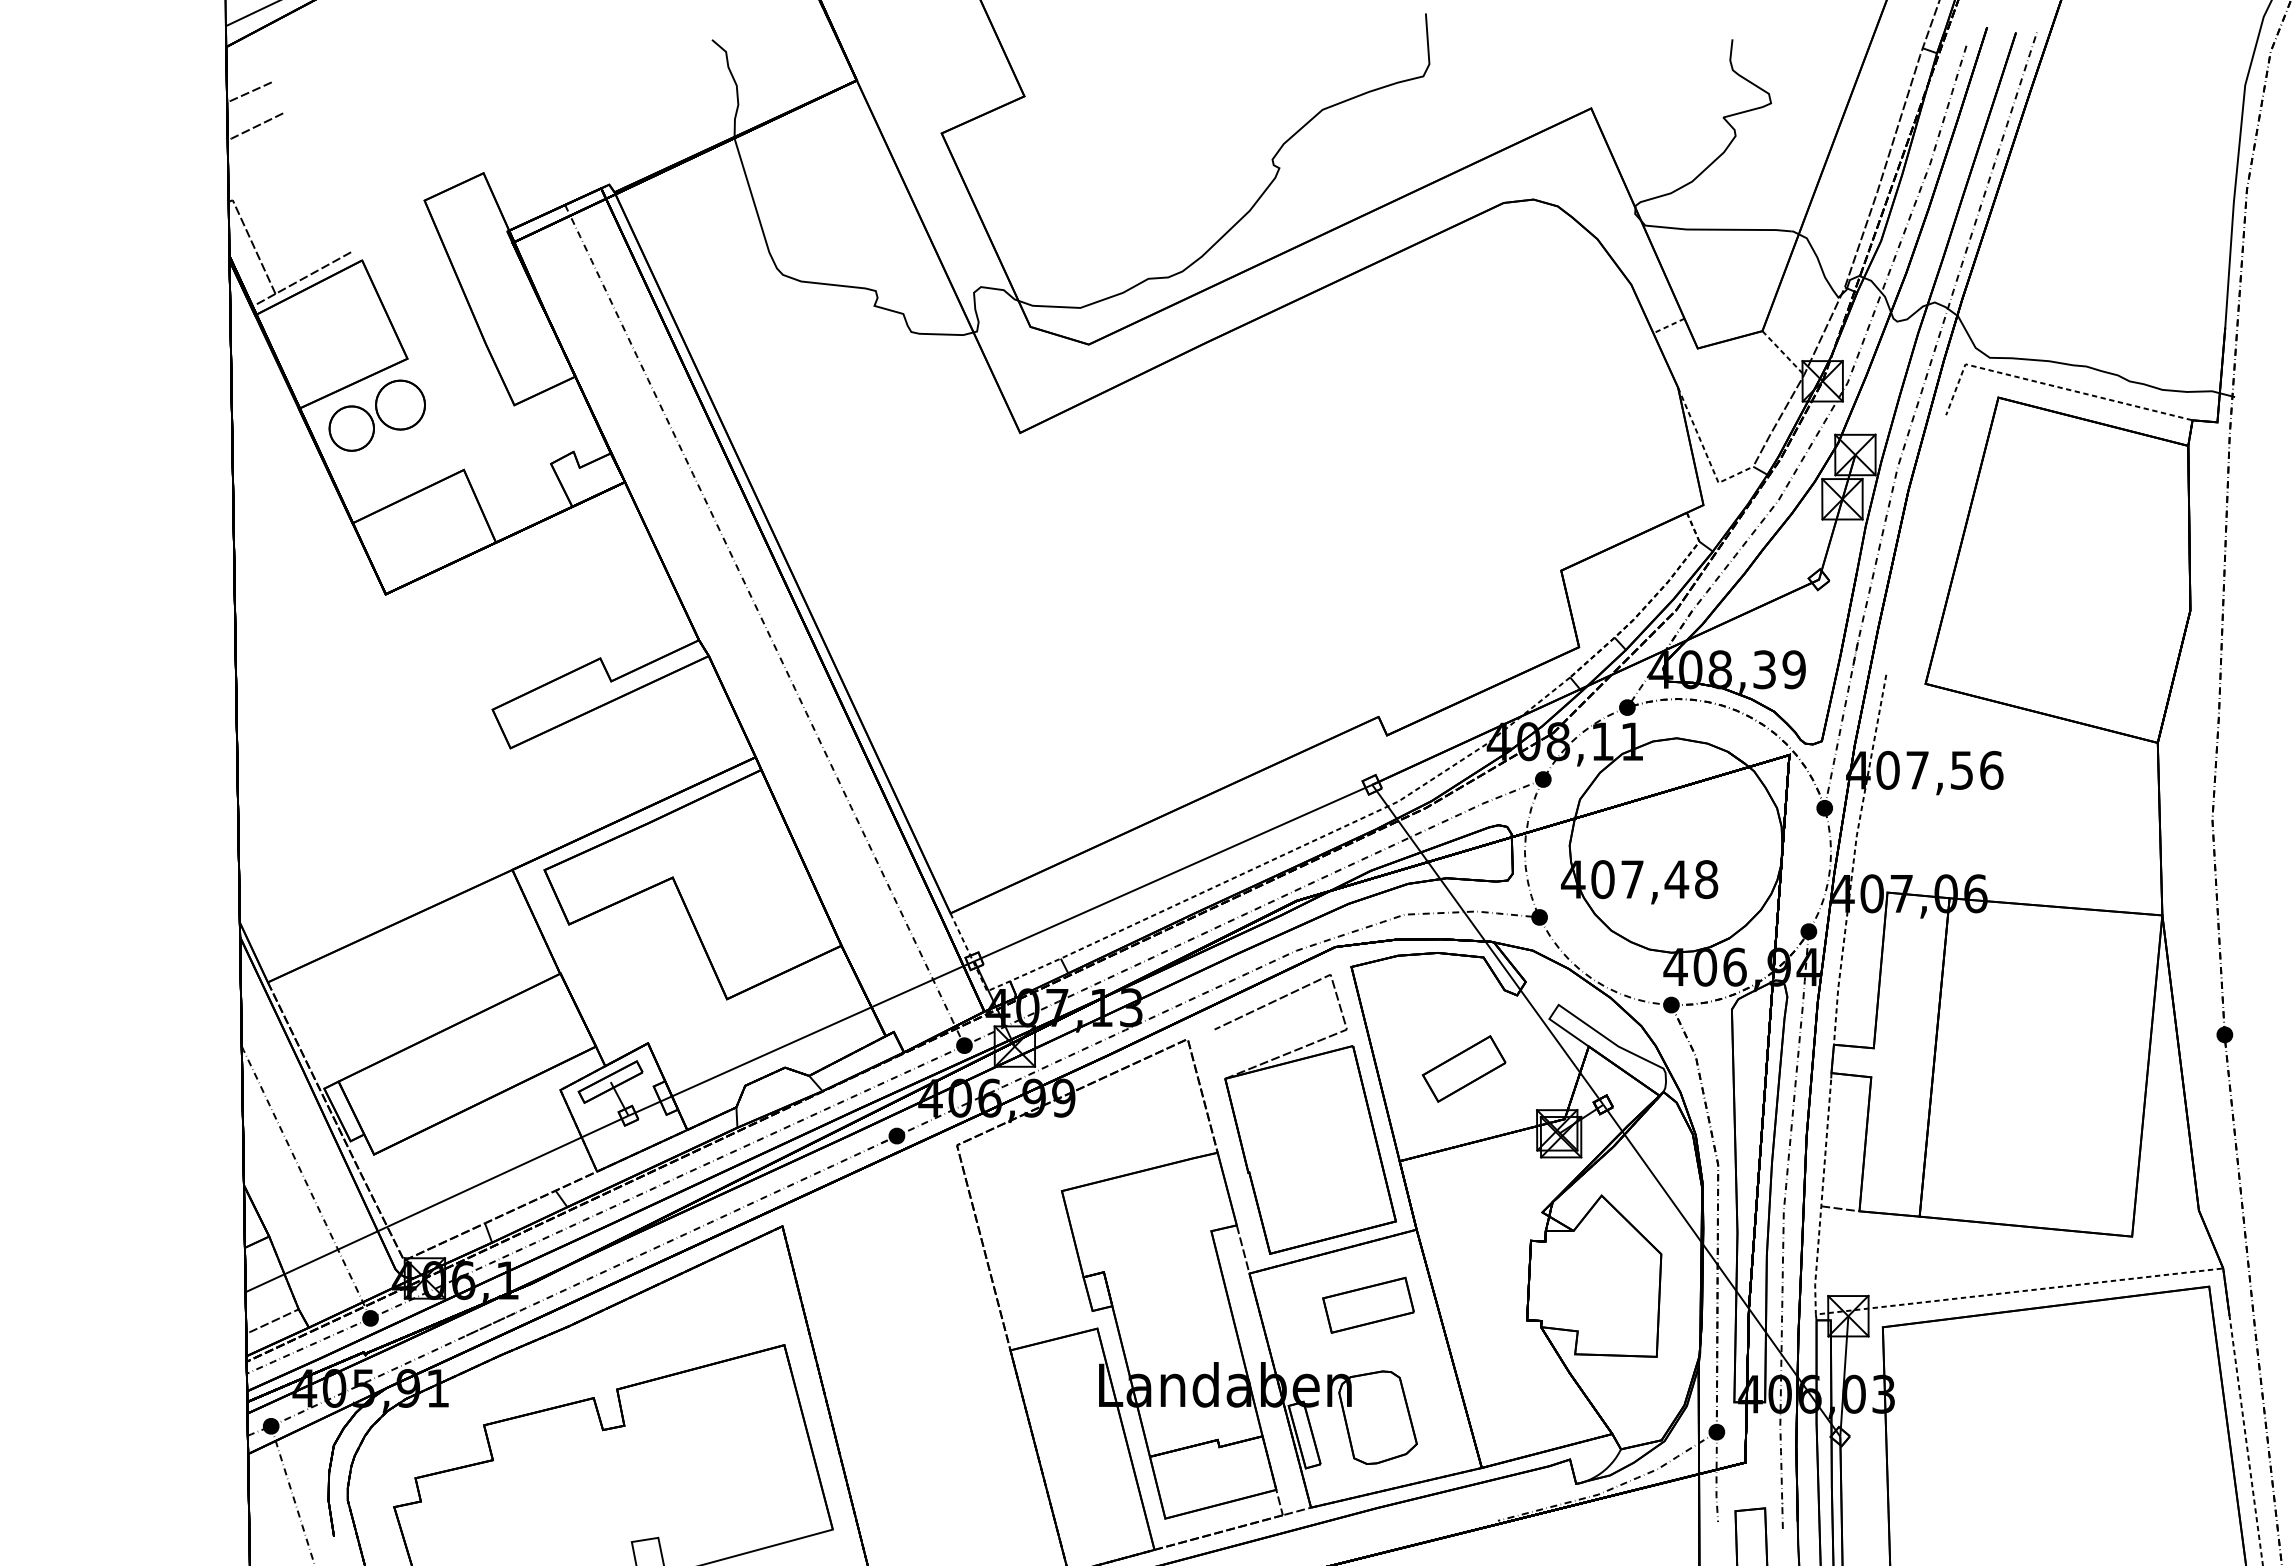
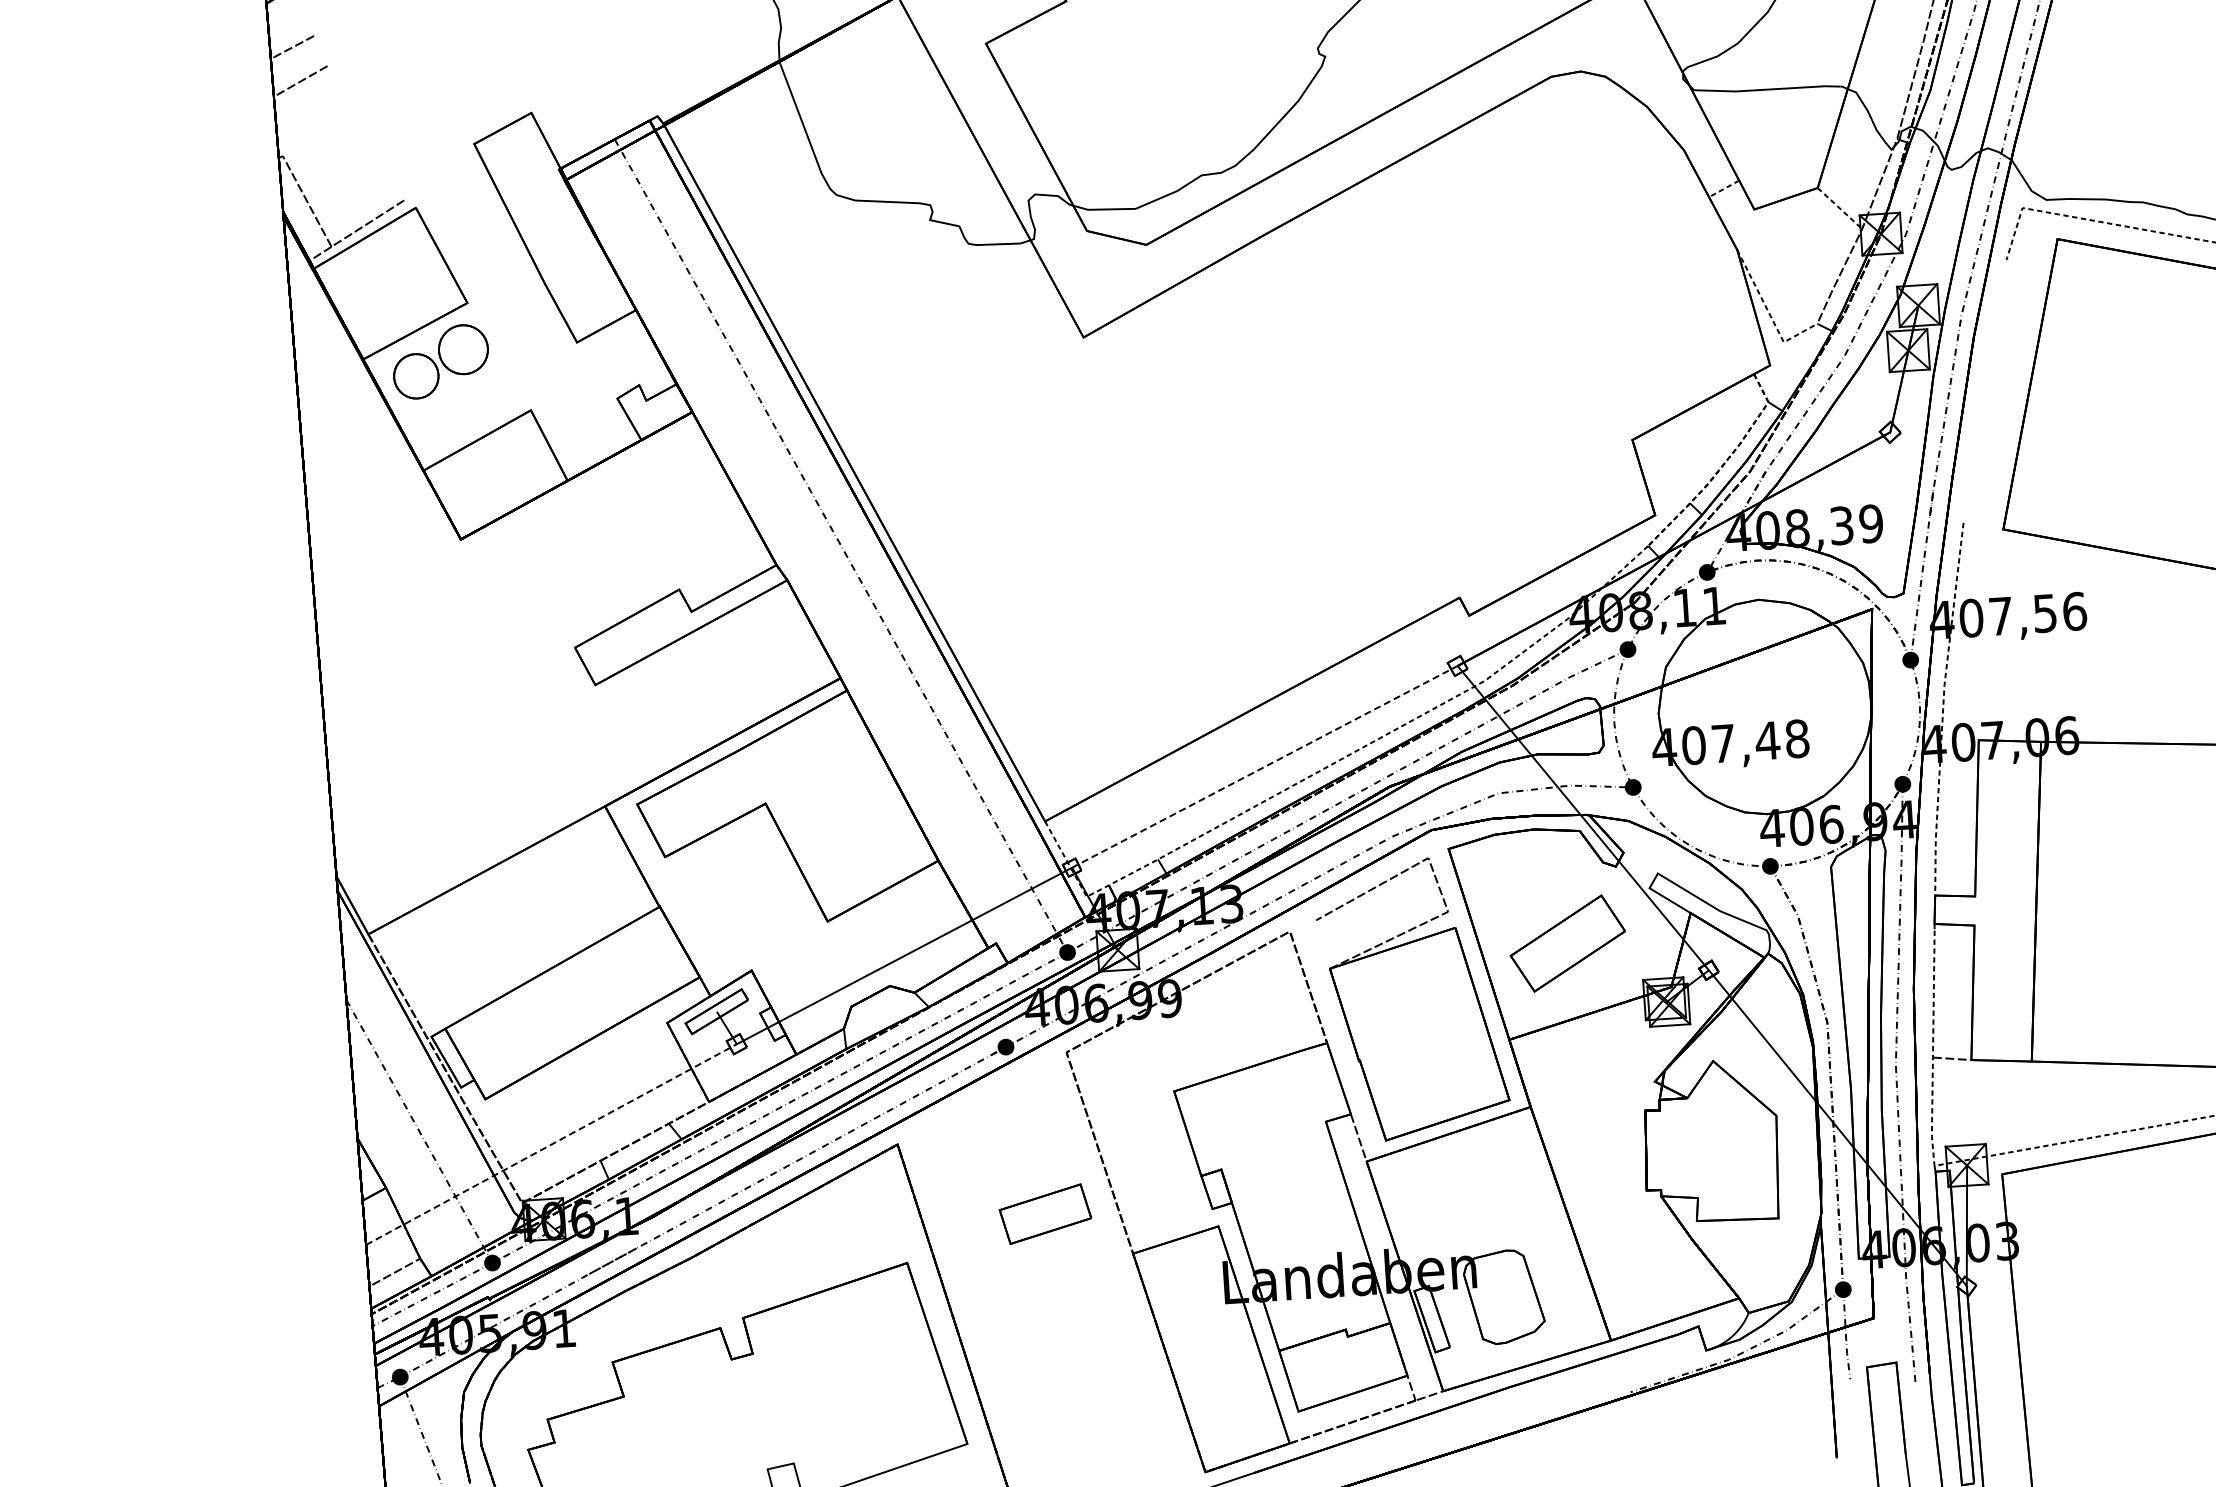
line: (1173, 873) -> (1265, 767), solid -> dashed
part: (1463, 1068) -> (1567, 943), size x1.4
line: (437, 1204) -> (551, 1145), solid -> dashed
part: (1368, 1304) -> (1045, 1213), moved

